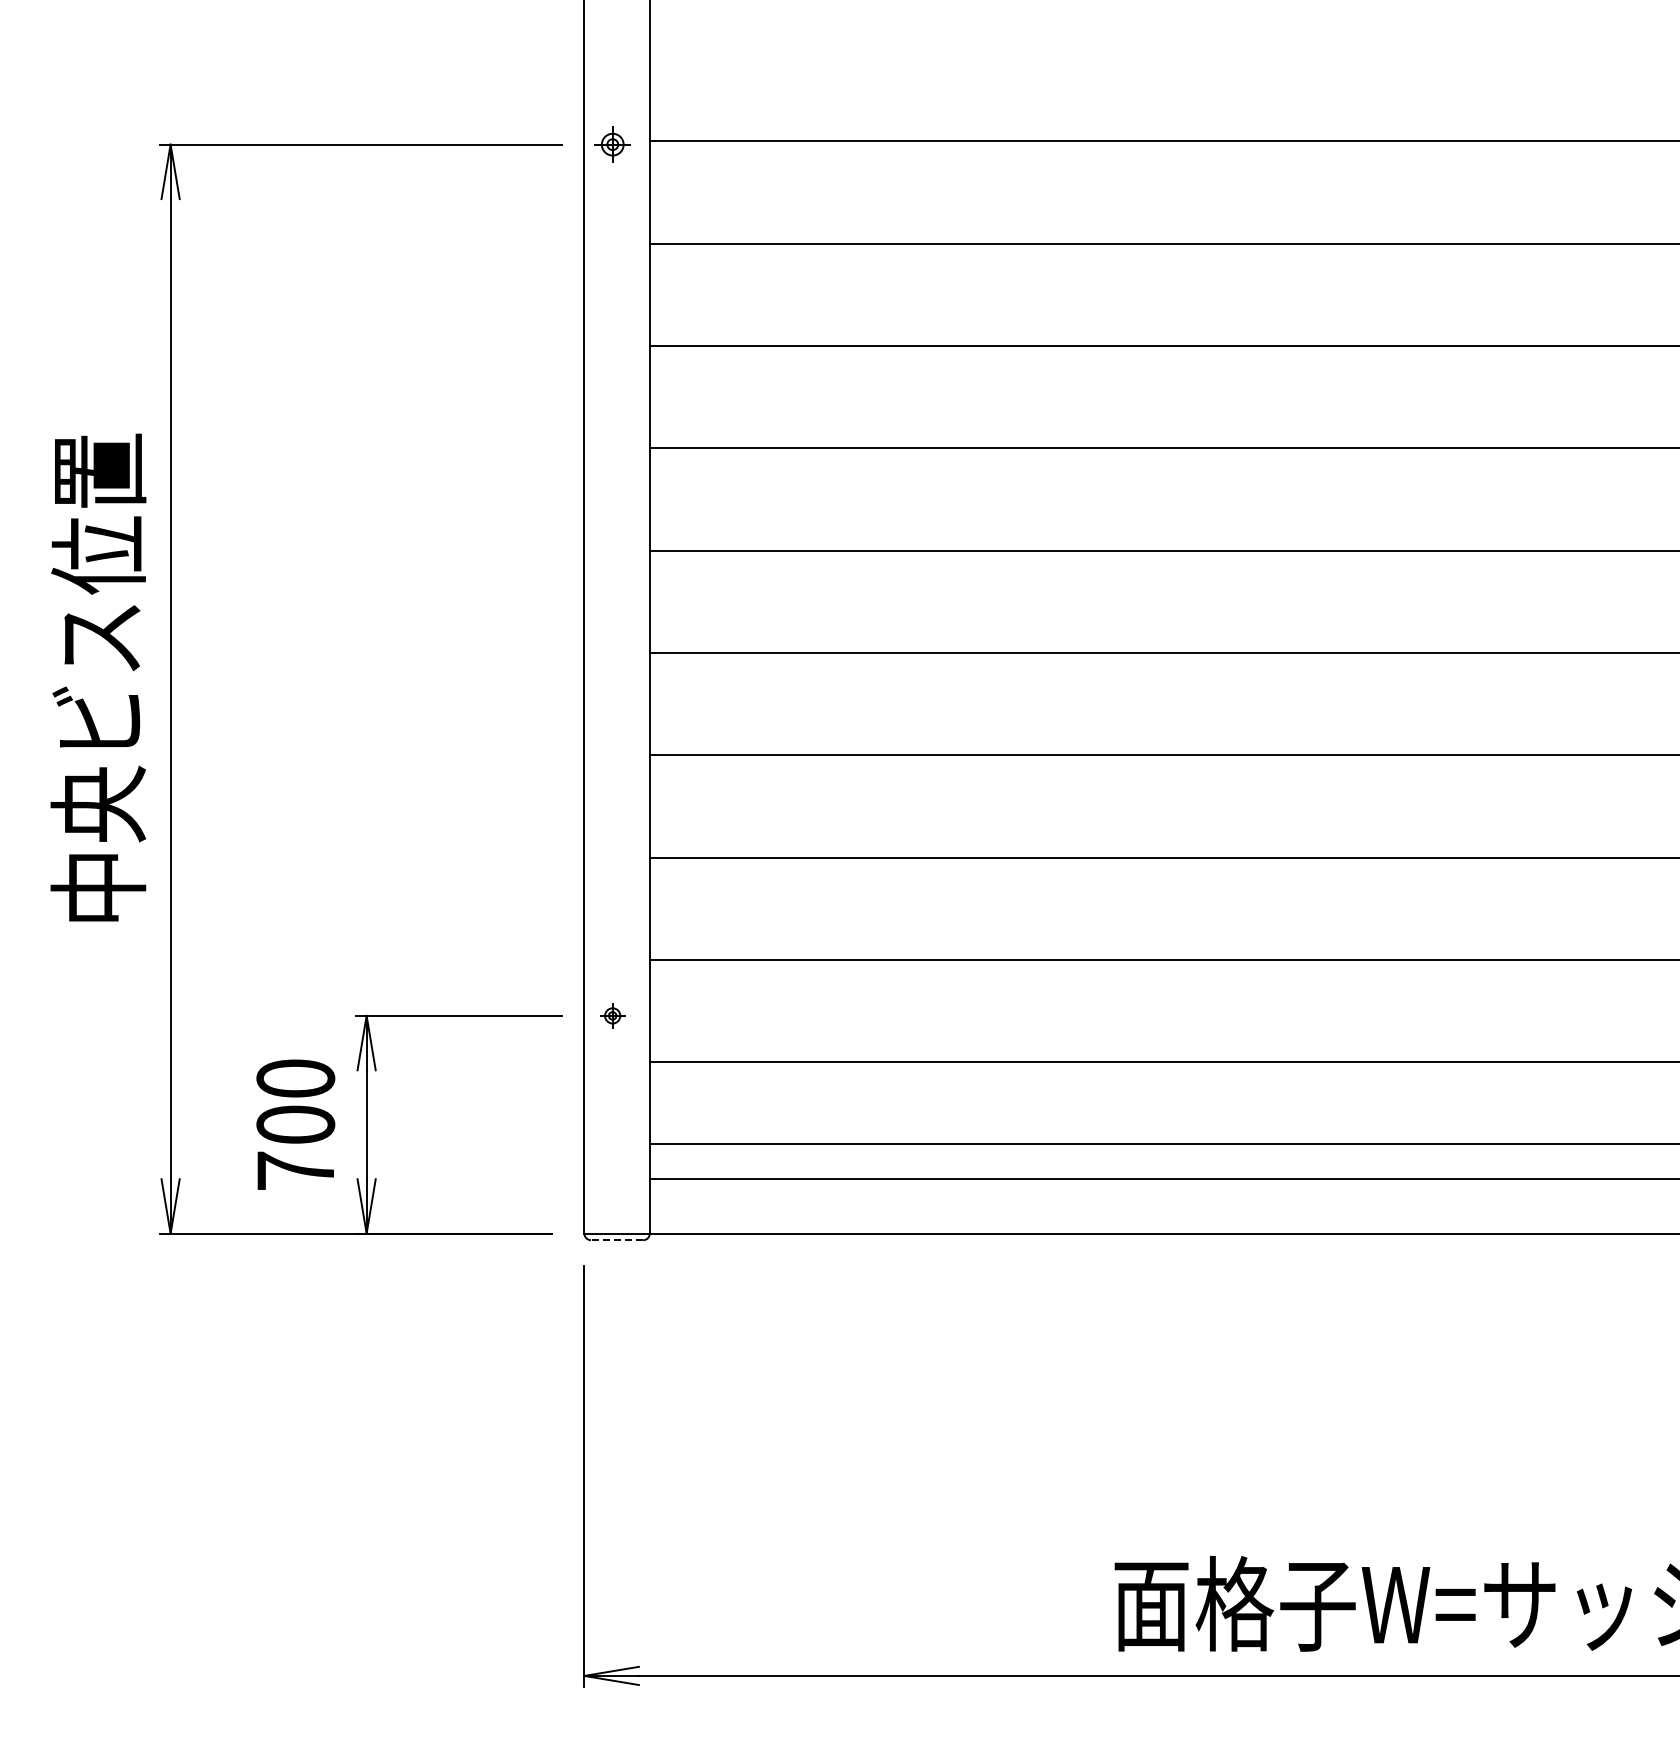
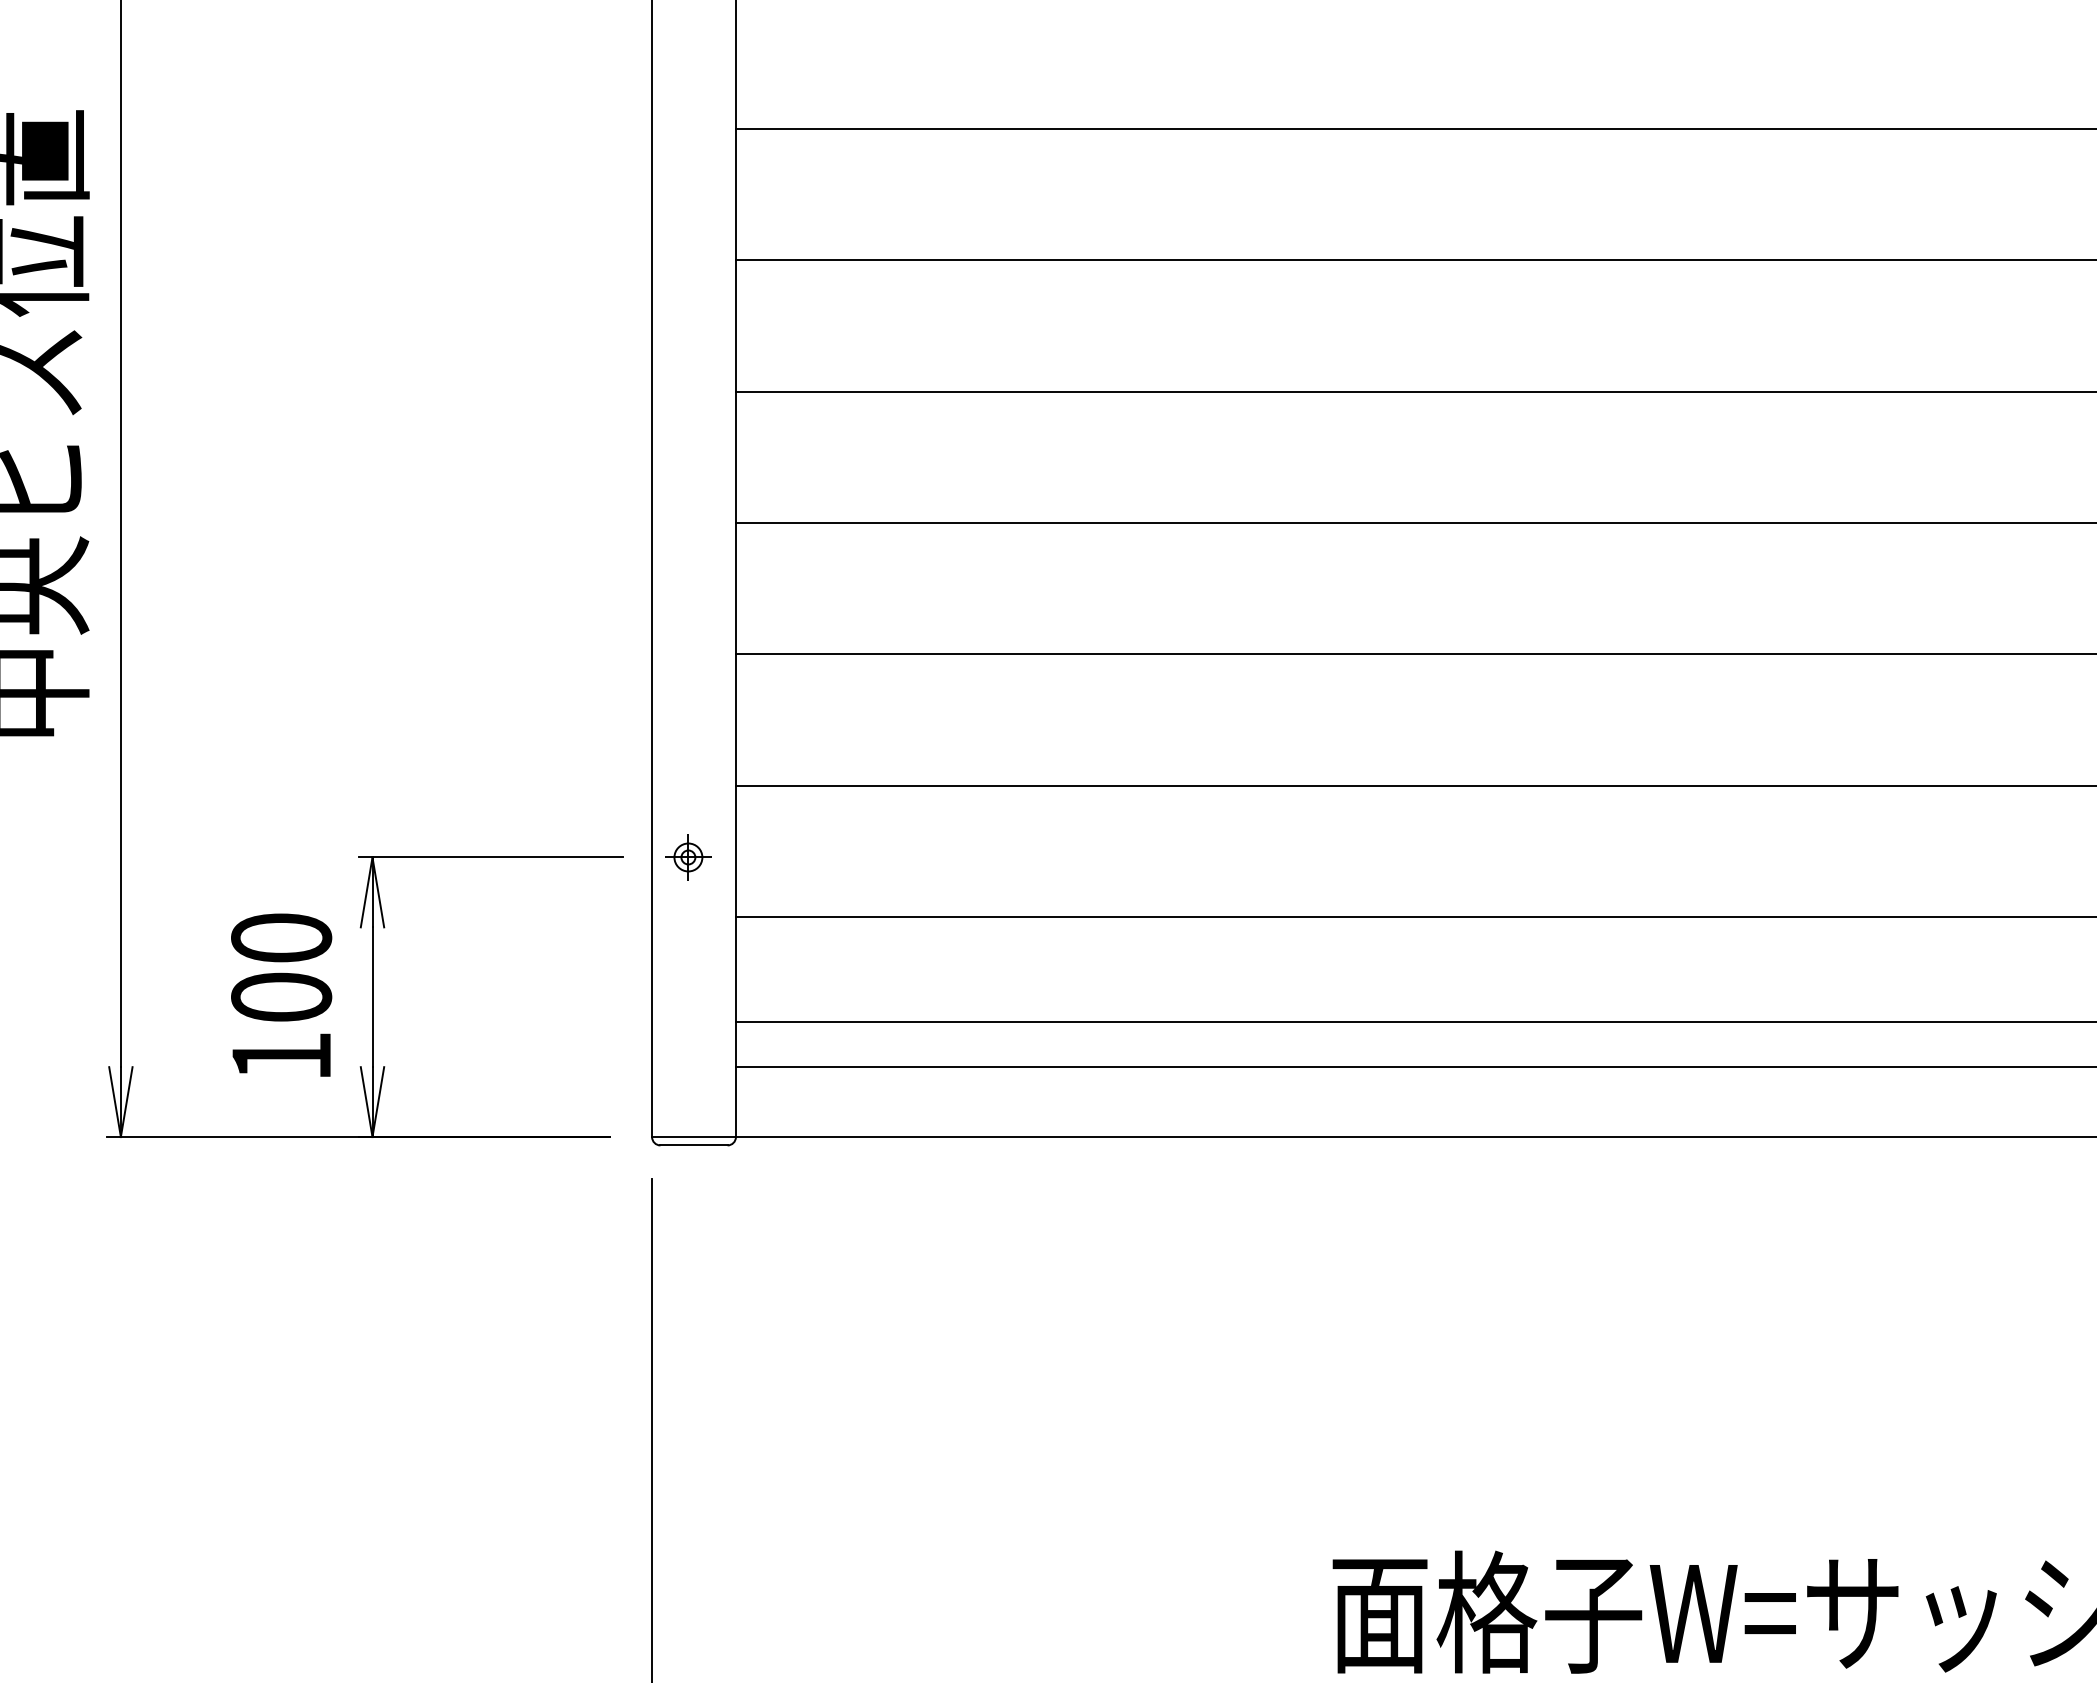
part: (612, 1015) -> (688, 857), size x1.43
text: (295, 1170) -> (281, 1055), 700 -> 100
line: (616, 1240) -> (693, 1145), dashed -> solid

